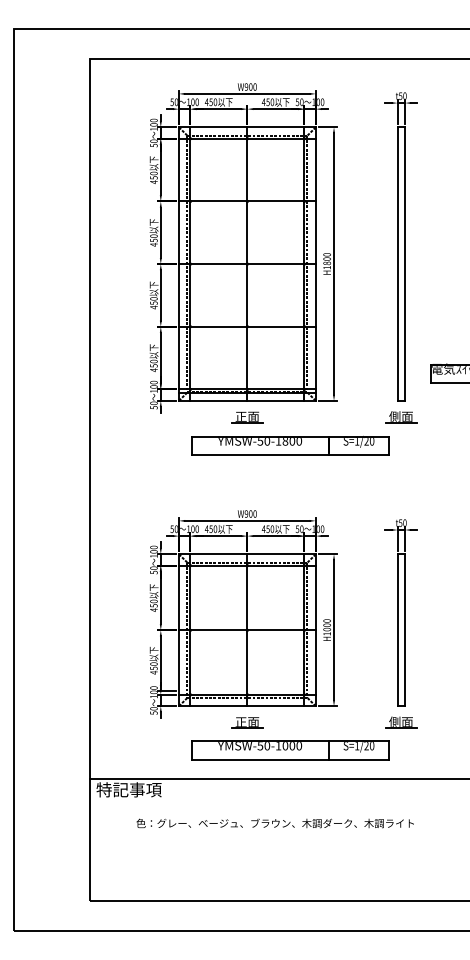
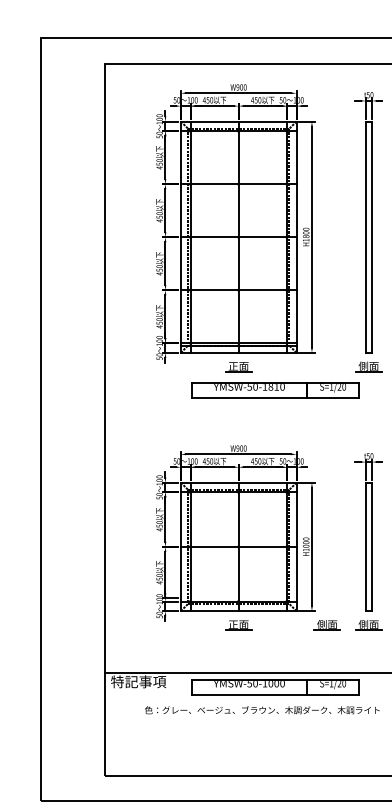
text: (292, 441) -> (276, 387), YMSW-50-1800 -> YMSW-50-1810
part: (352, 722) -> (327, 624), added
part: (290, 750) -> (275, 687), moved

